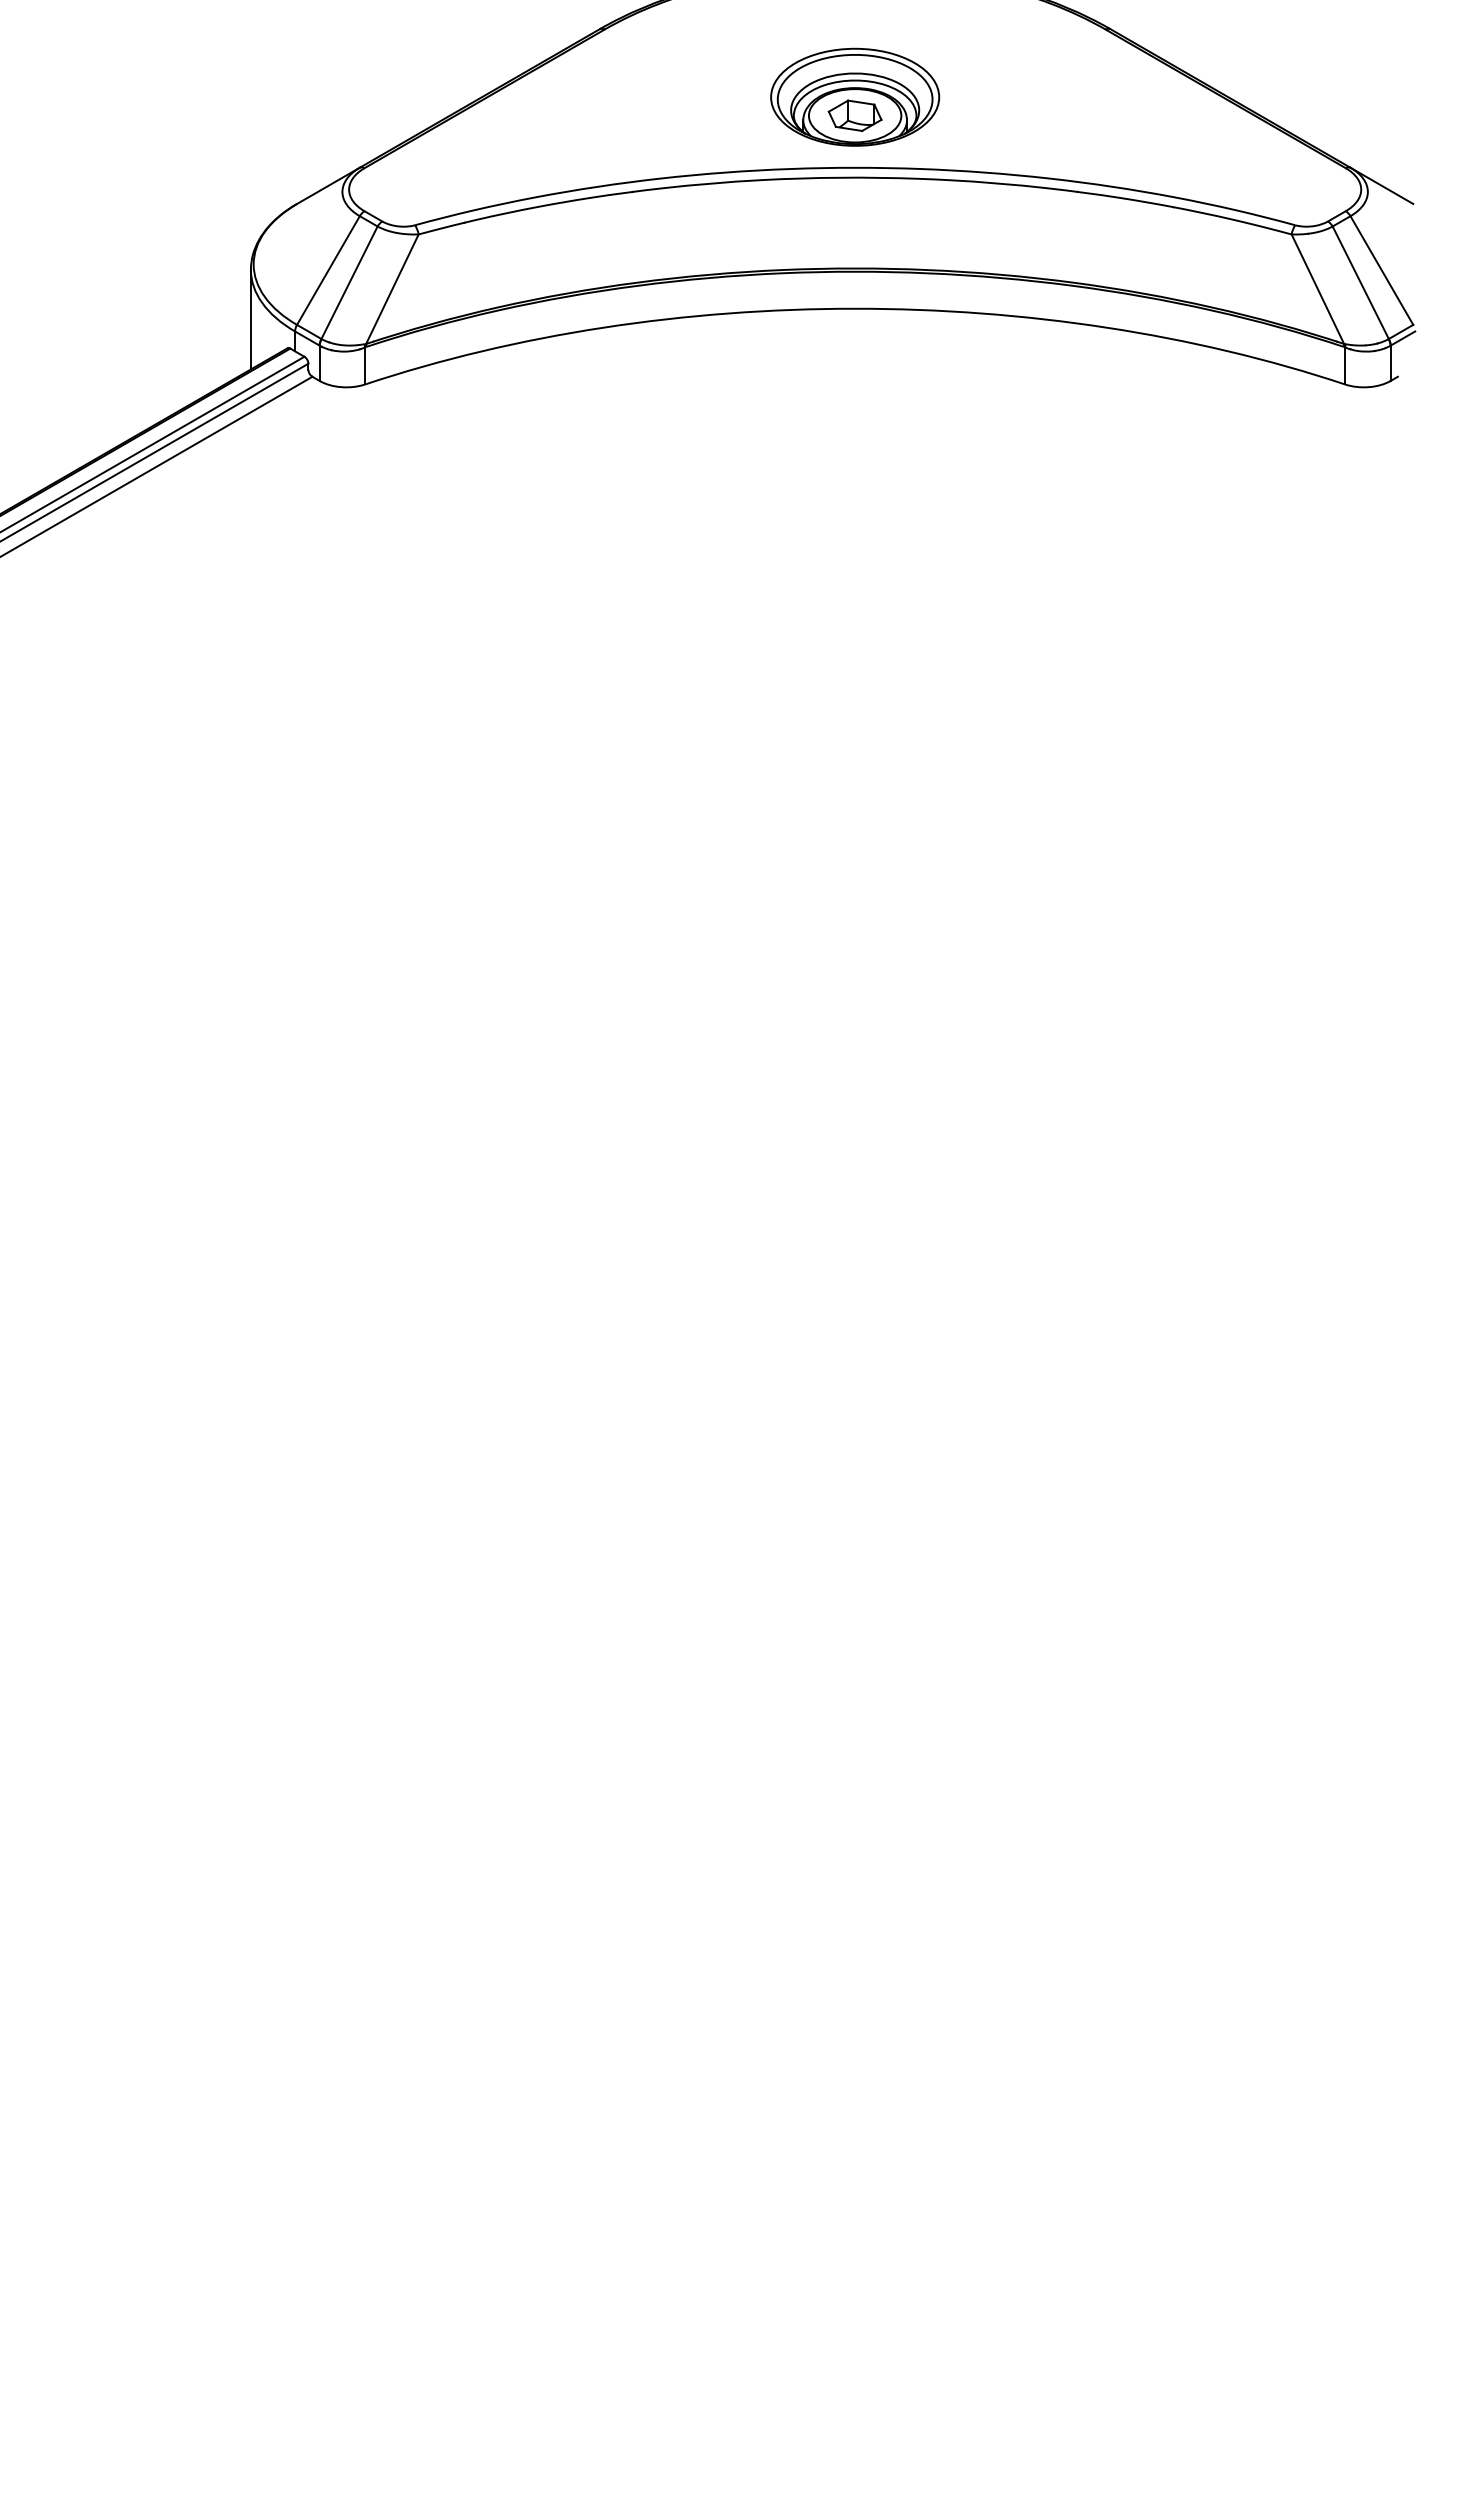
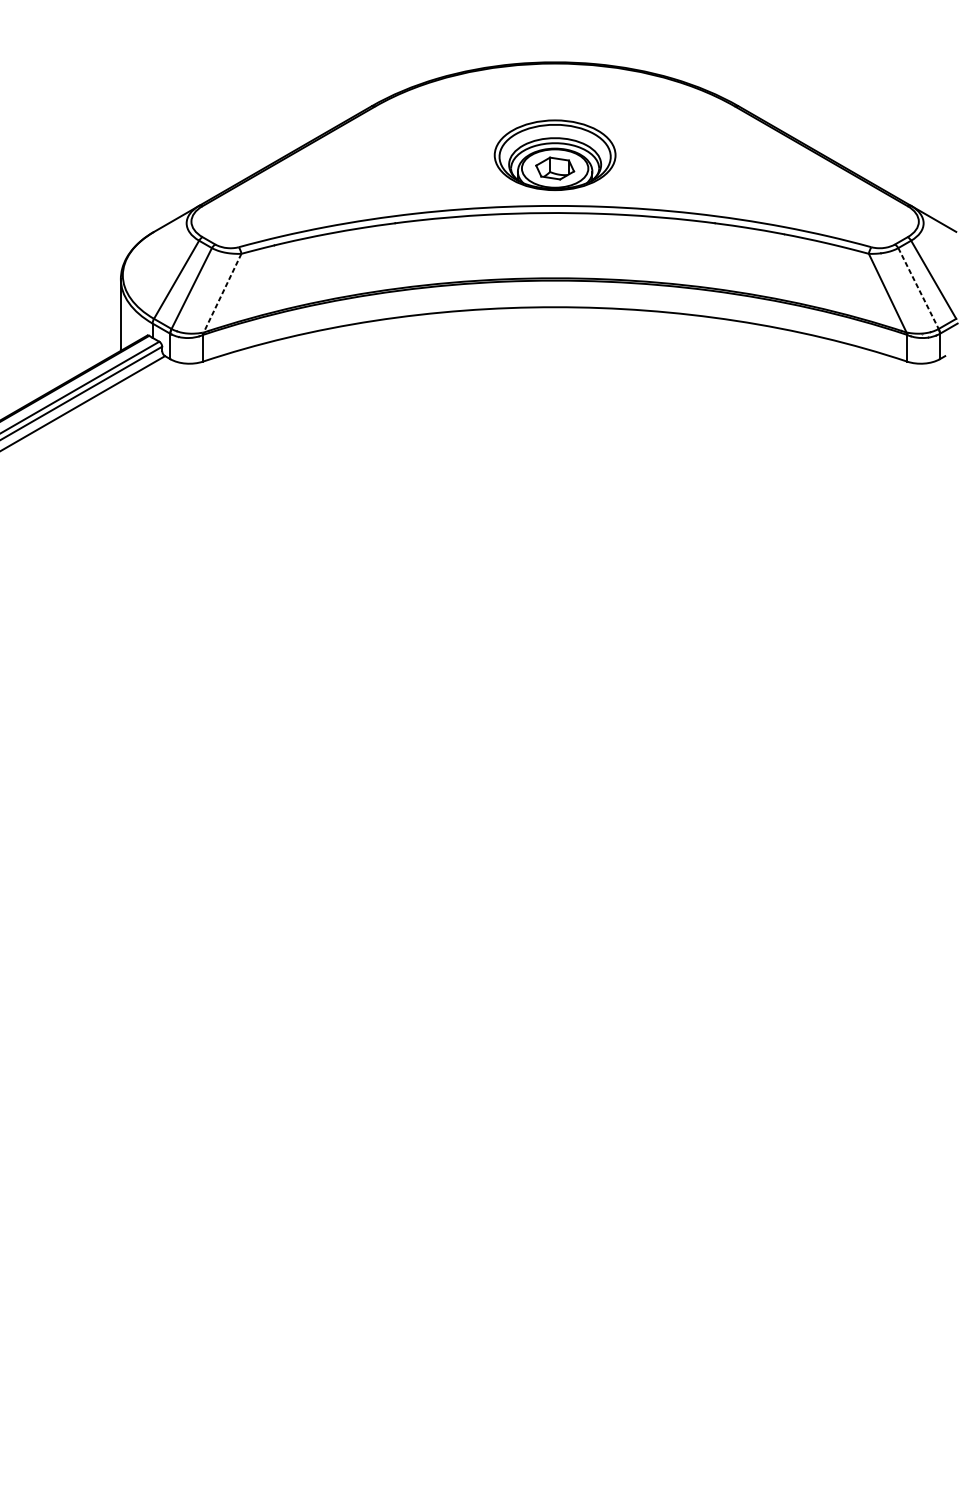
line: (1360, 282) -> (918, 288), solid -> dashed
line: (392, 289) -> (222, 293), solid -> dashed

